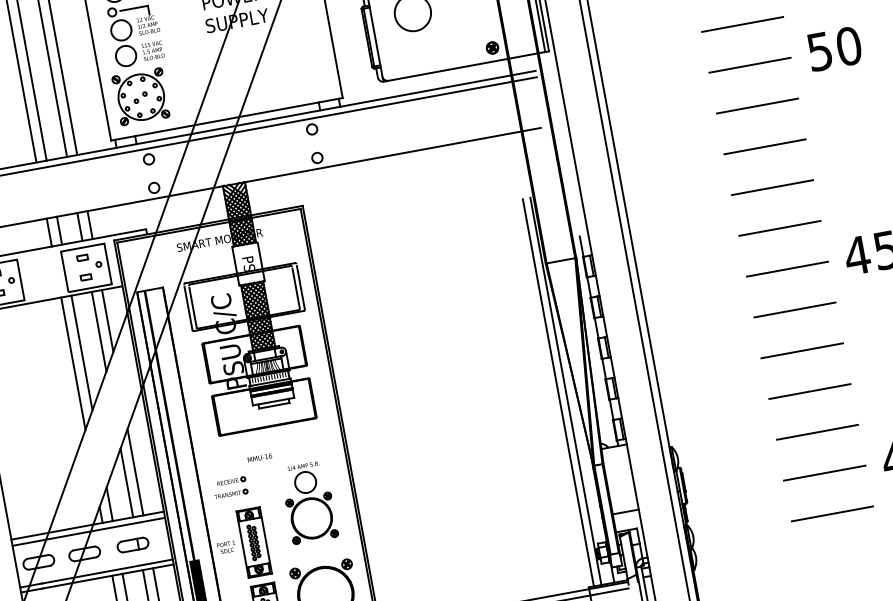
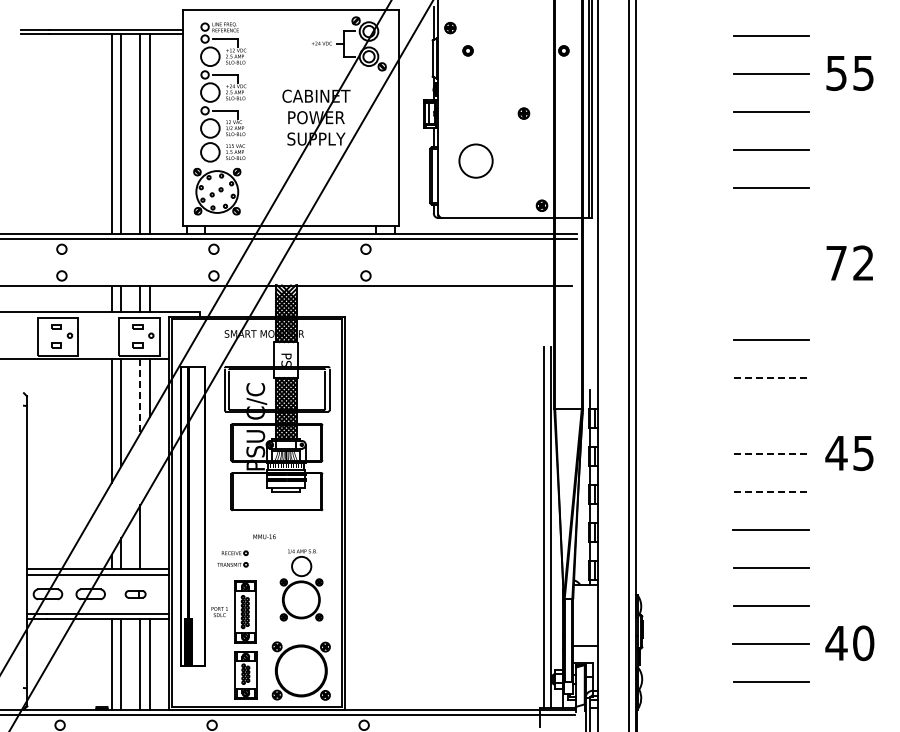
line: (742, 23) -> (771, 225), removed
text: (834, 49) -> (850, 263), 50 -> 72
line: (750, 64) -> (771, 263), removed
line: (757, 105) -> (771, 301), removed
line: (772, 187) -> (771, 377), solid -> dashed
line: (780, 227) -> (771, 415), removed
line: (787, 268) -> (771, 453), solid -> dashed
line: (795, 309) -> (771, 491), solid -> dashed
line: (99, 331) -> (140, 396), solid -> dashed
line: (134, 471) -> (149, 528), removed
part: (132, 545) -> (135, 594), size x0.7

